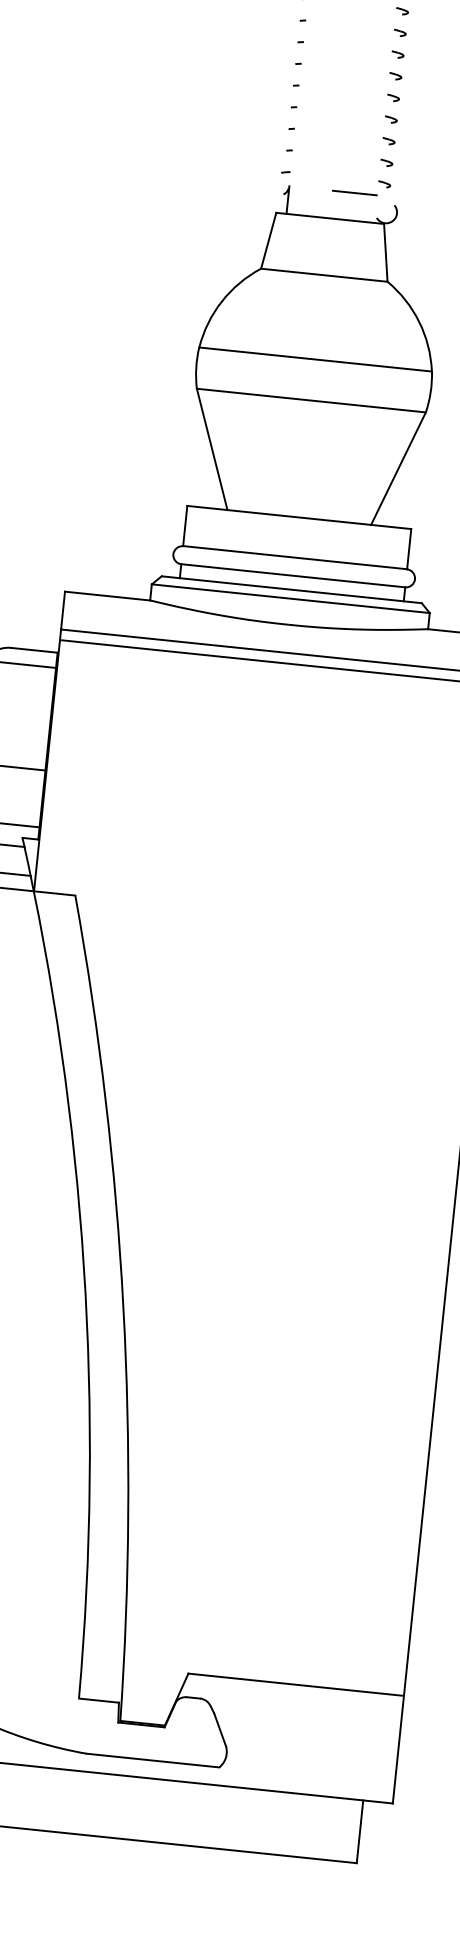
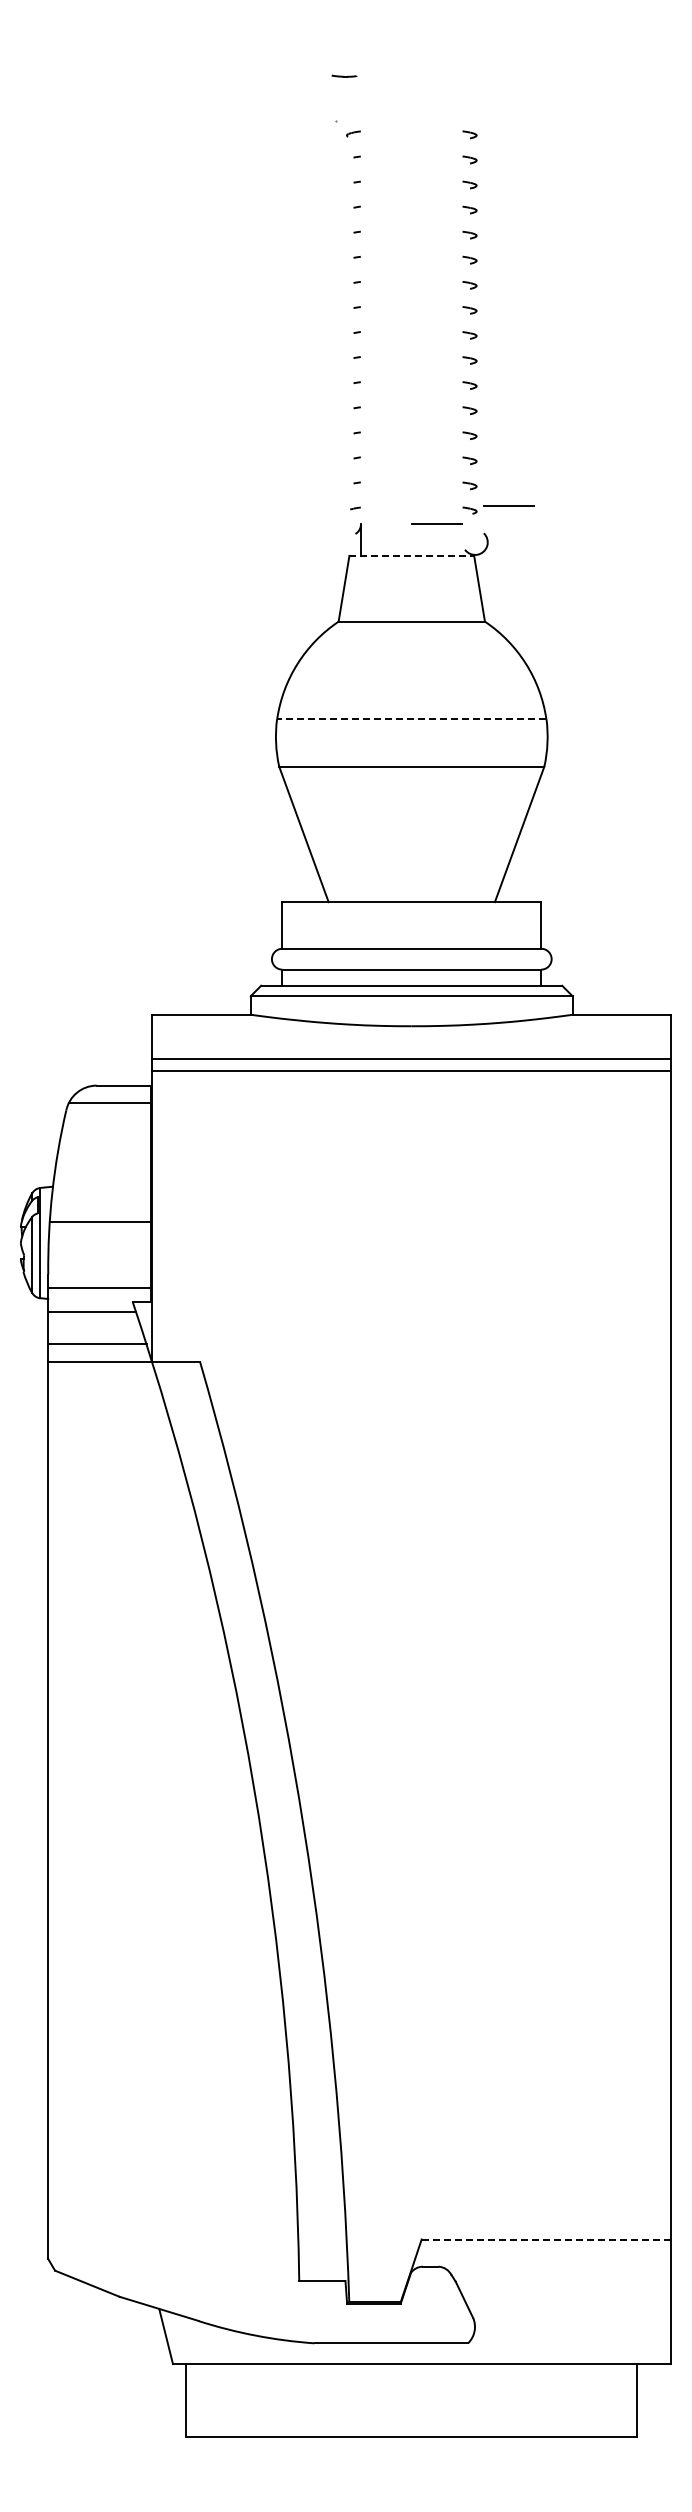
line: (418, 183) -> (508, 505), added
line: (330, 218) -> (412, 555), solid -> dashed
line: (315, 359) -> (411, 719), solid -> dashed
line: (296, 1684) -> (546, 2239), solid -> dashed

